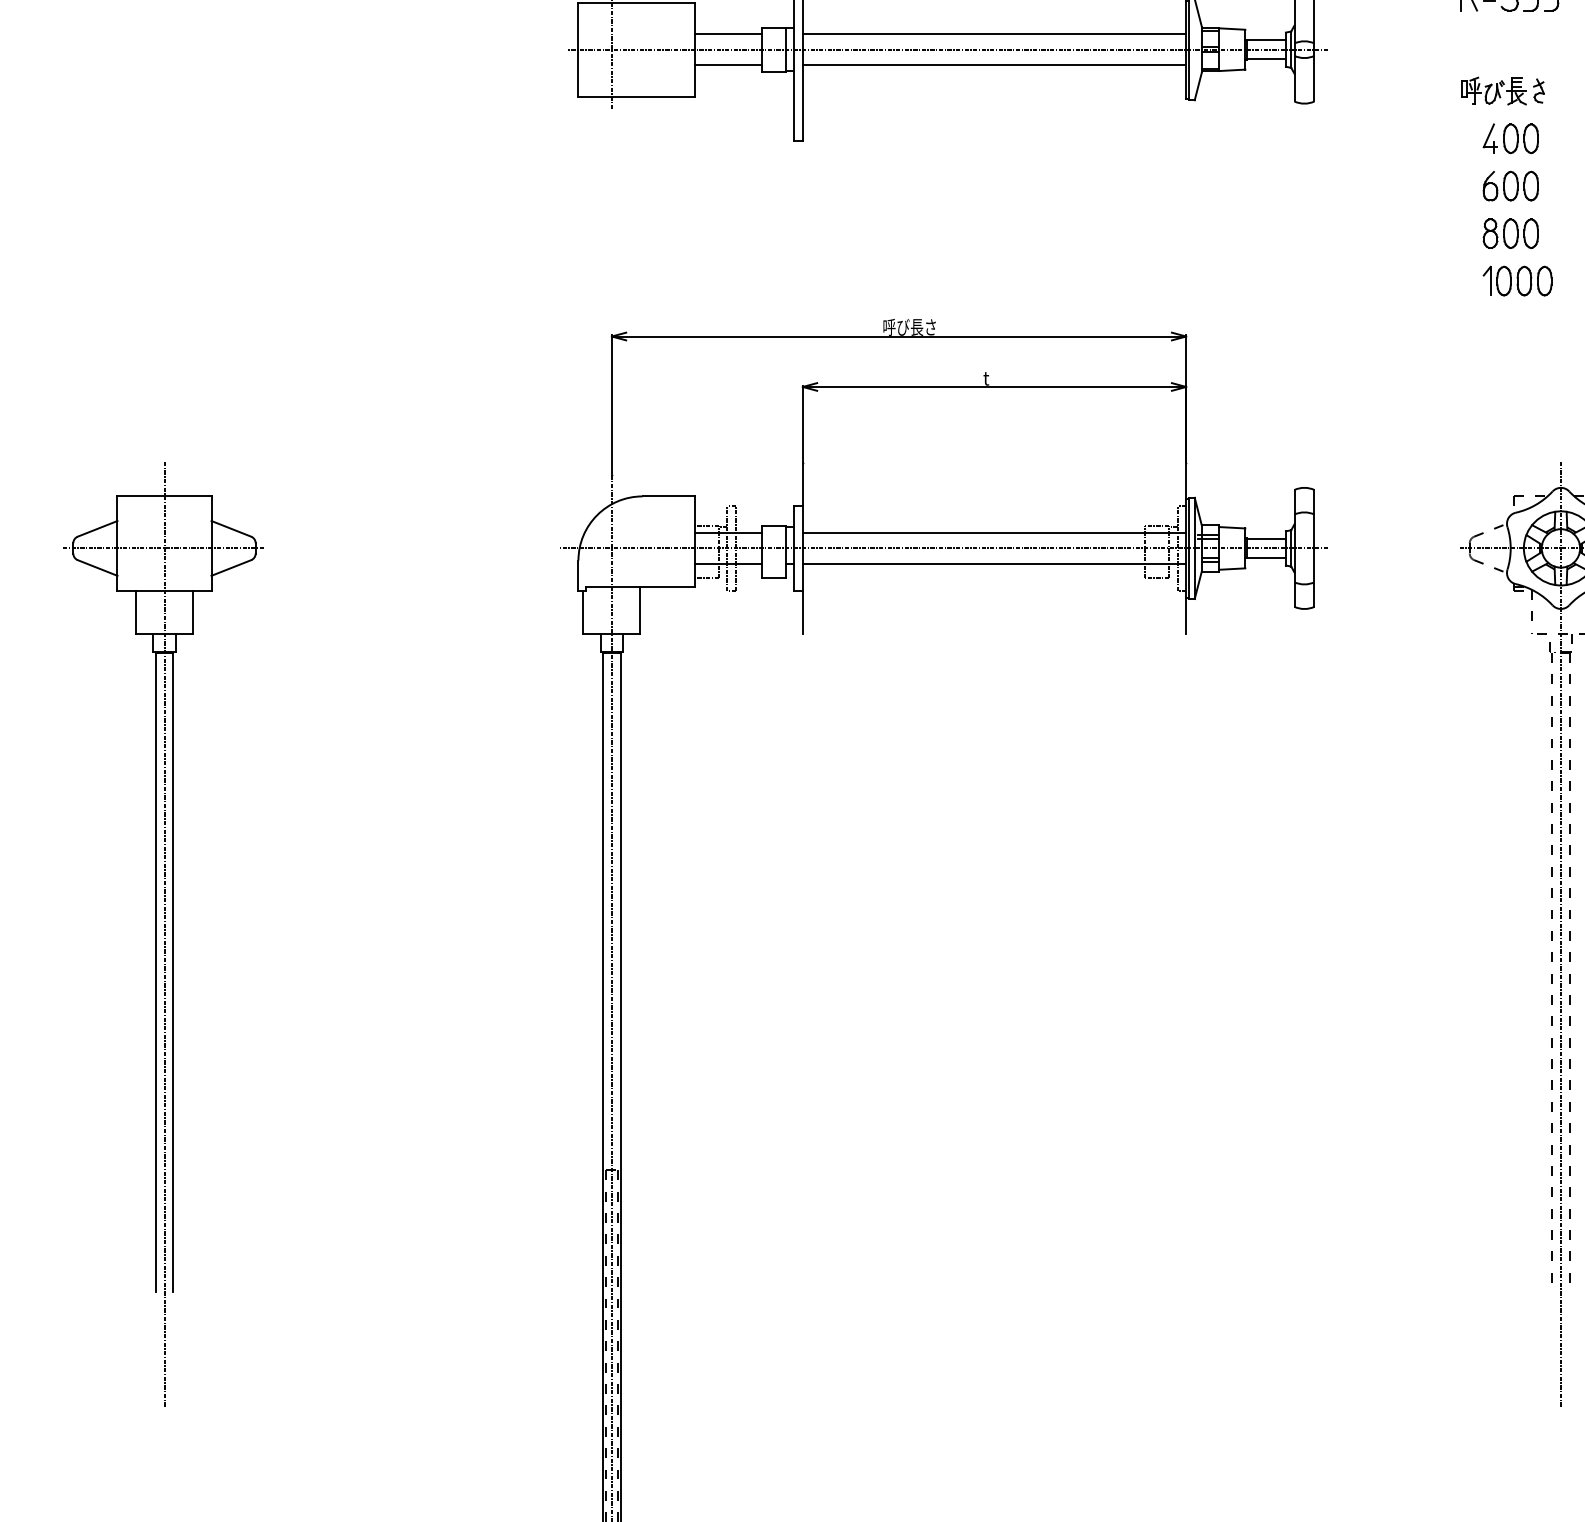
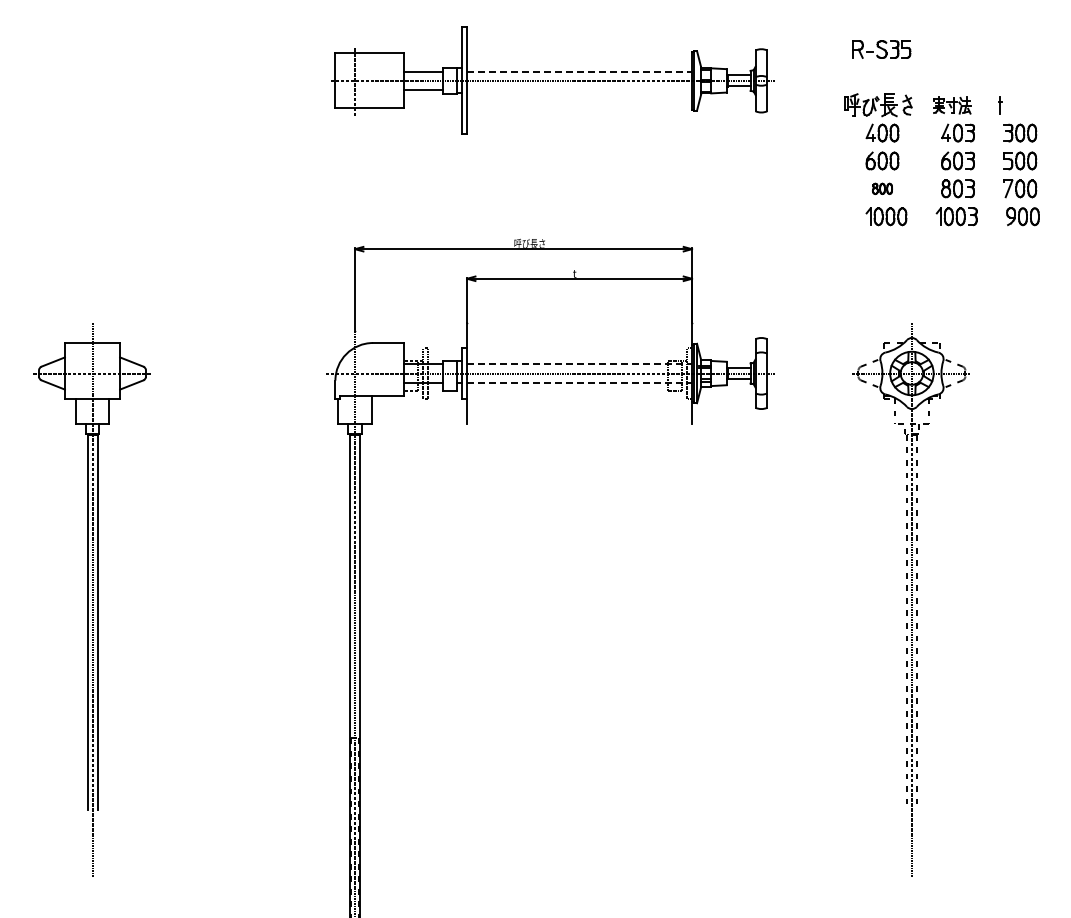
line: (996, 33) -> (580, 71), solid -> dashed
line: (994, 64) -> (579, 89), removed
part: (1502, 89) -> (877, 104), size x1.4
part: (1510, 233) -> (882, 188), size x0.6
line: (996, 533) -> (580, 364), solid -> dashed
line: (996, 563) -> (580, 382), solid -> dashed

